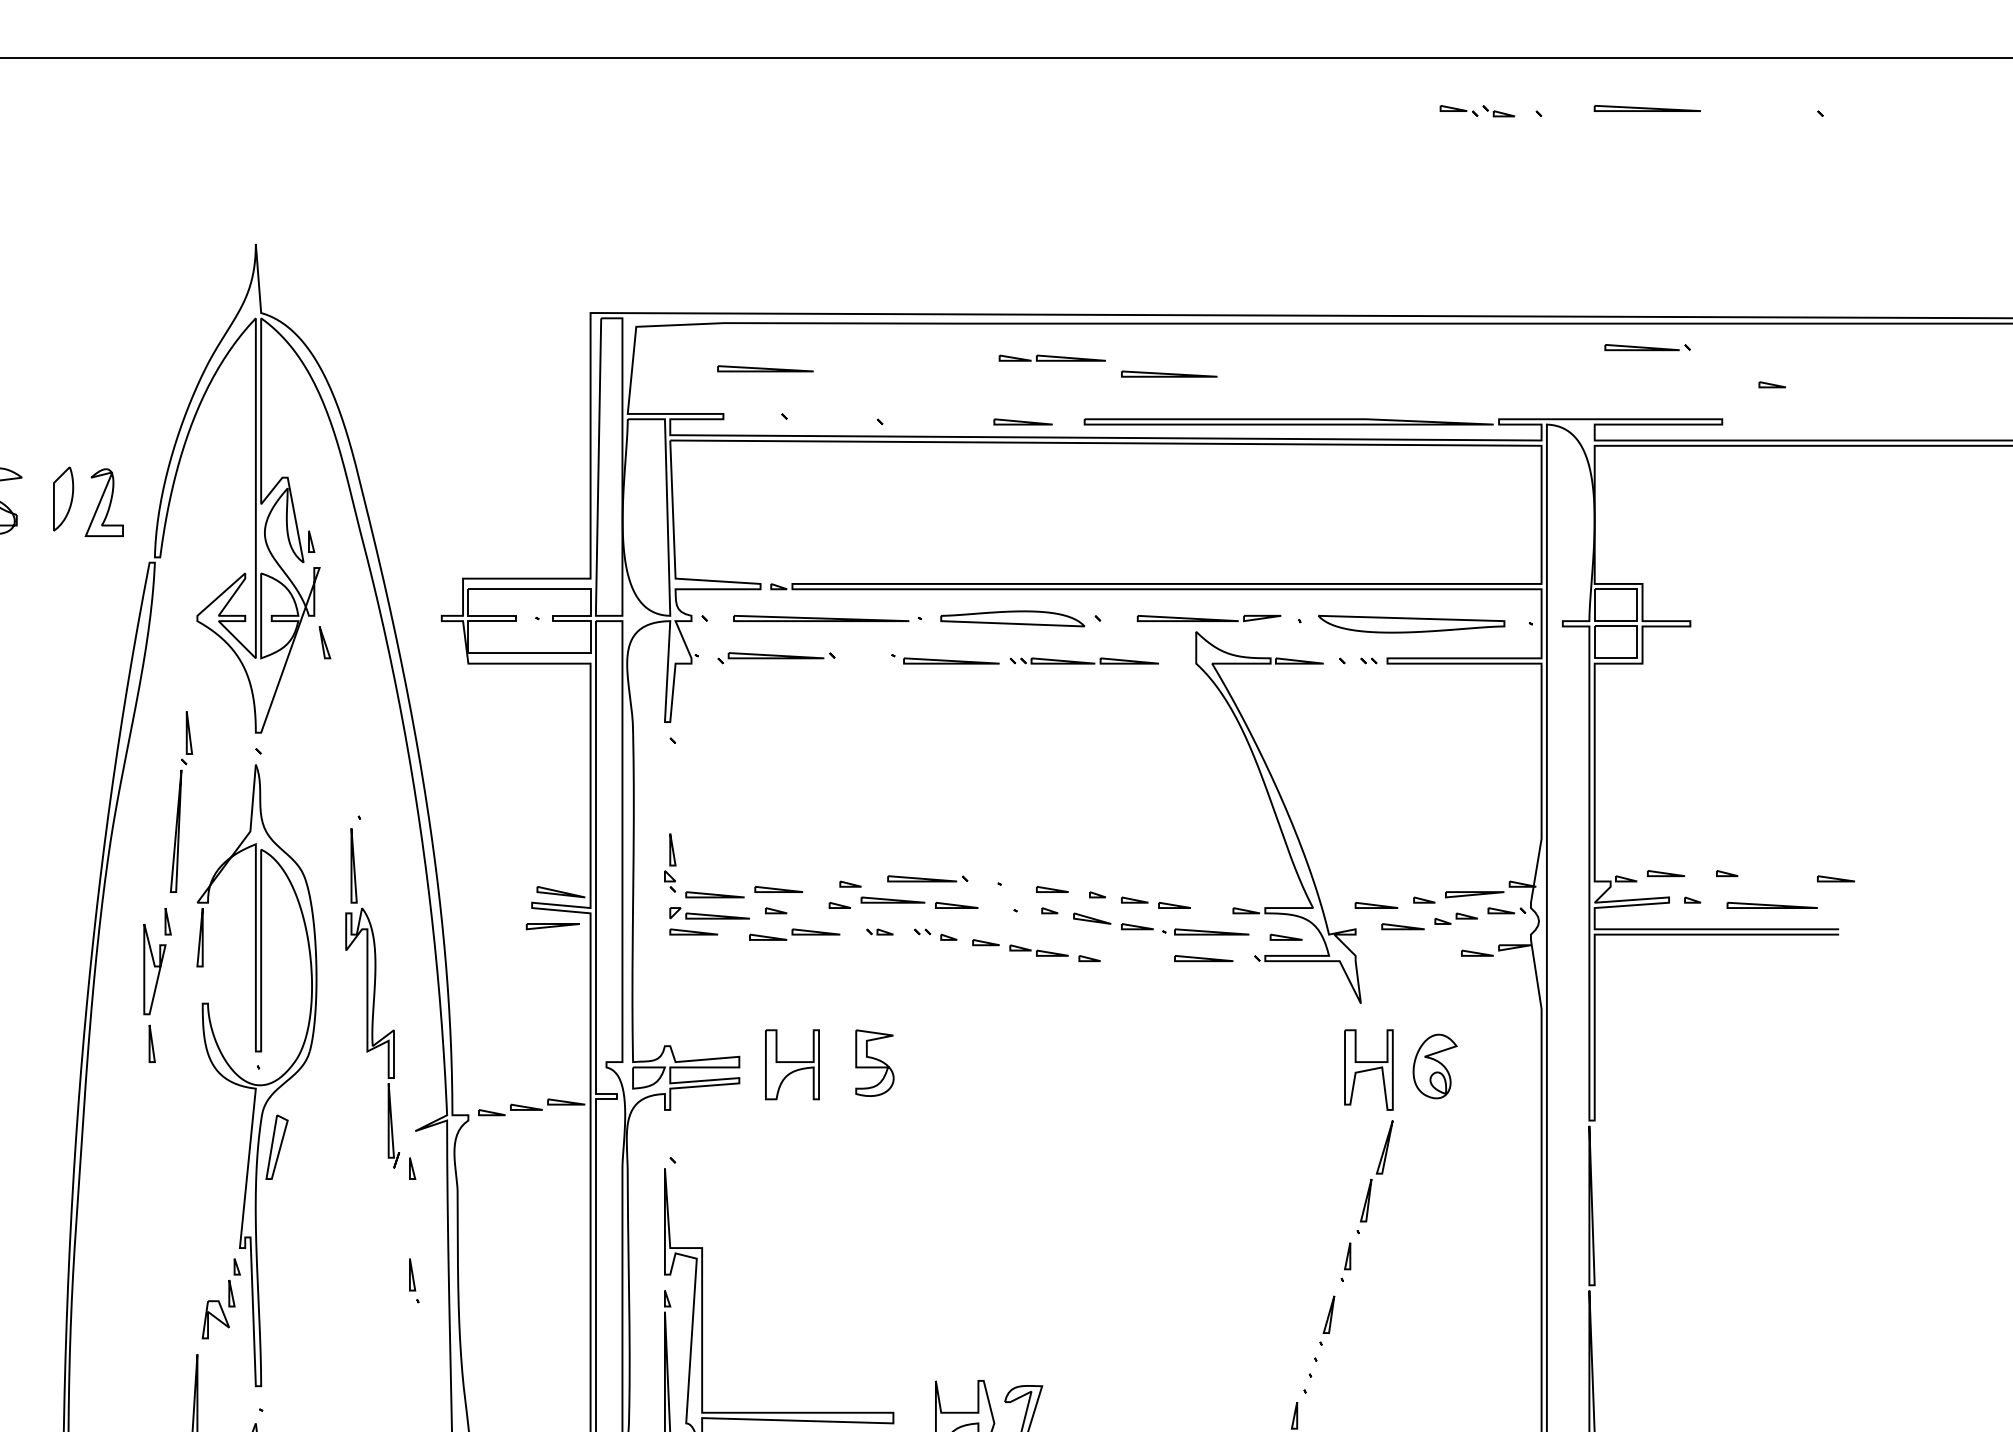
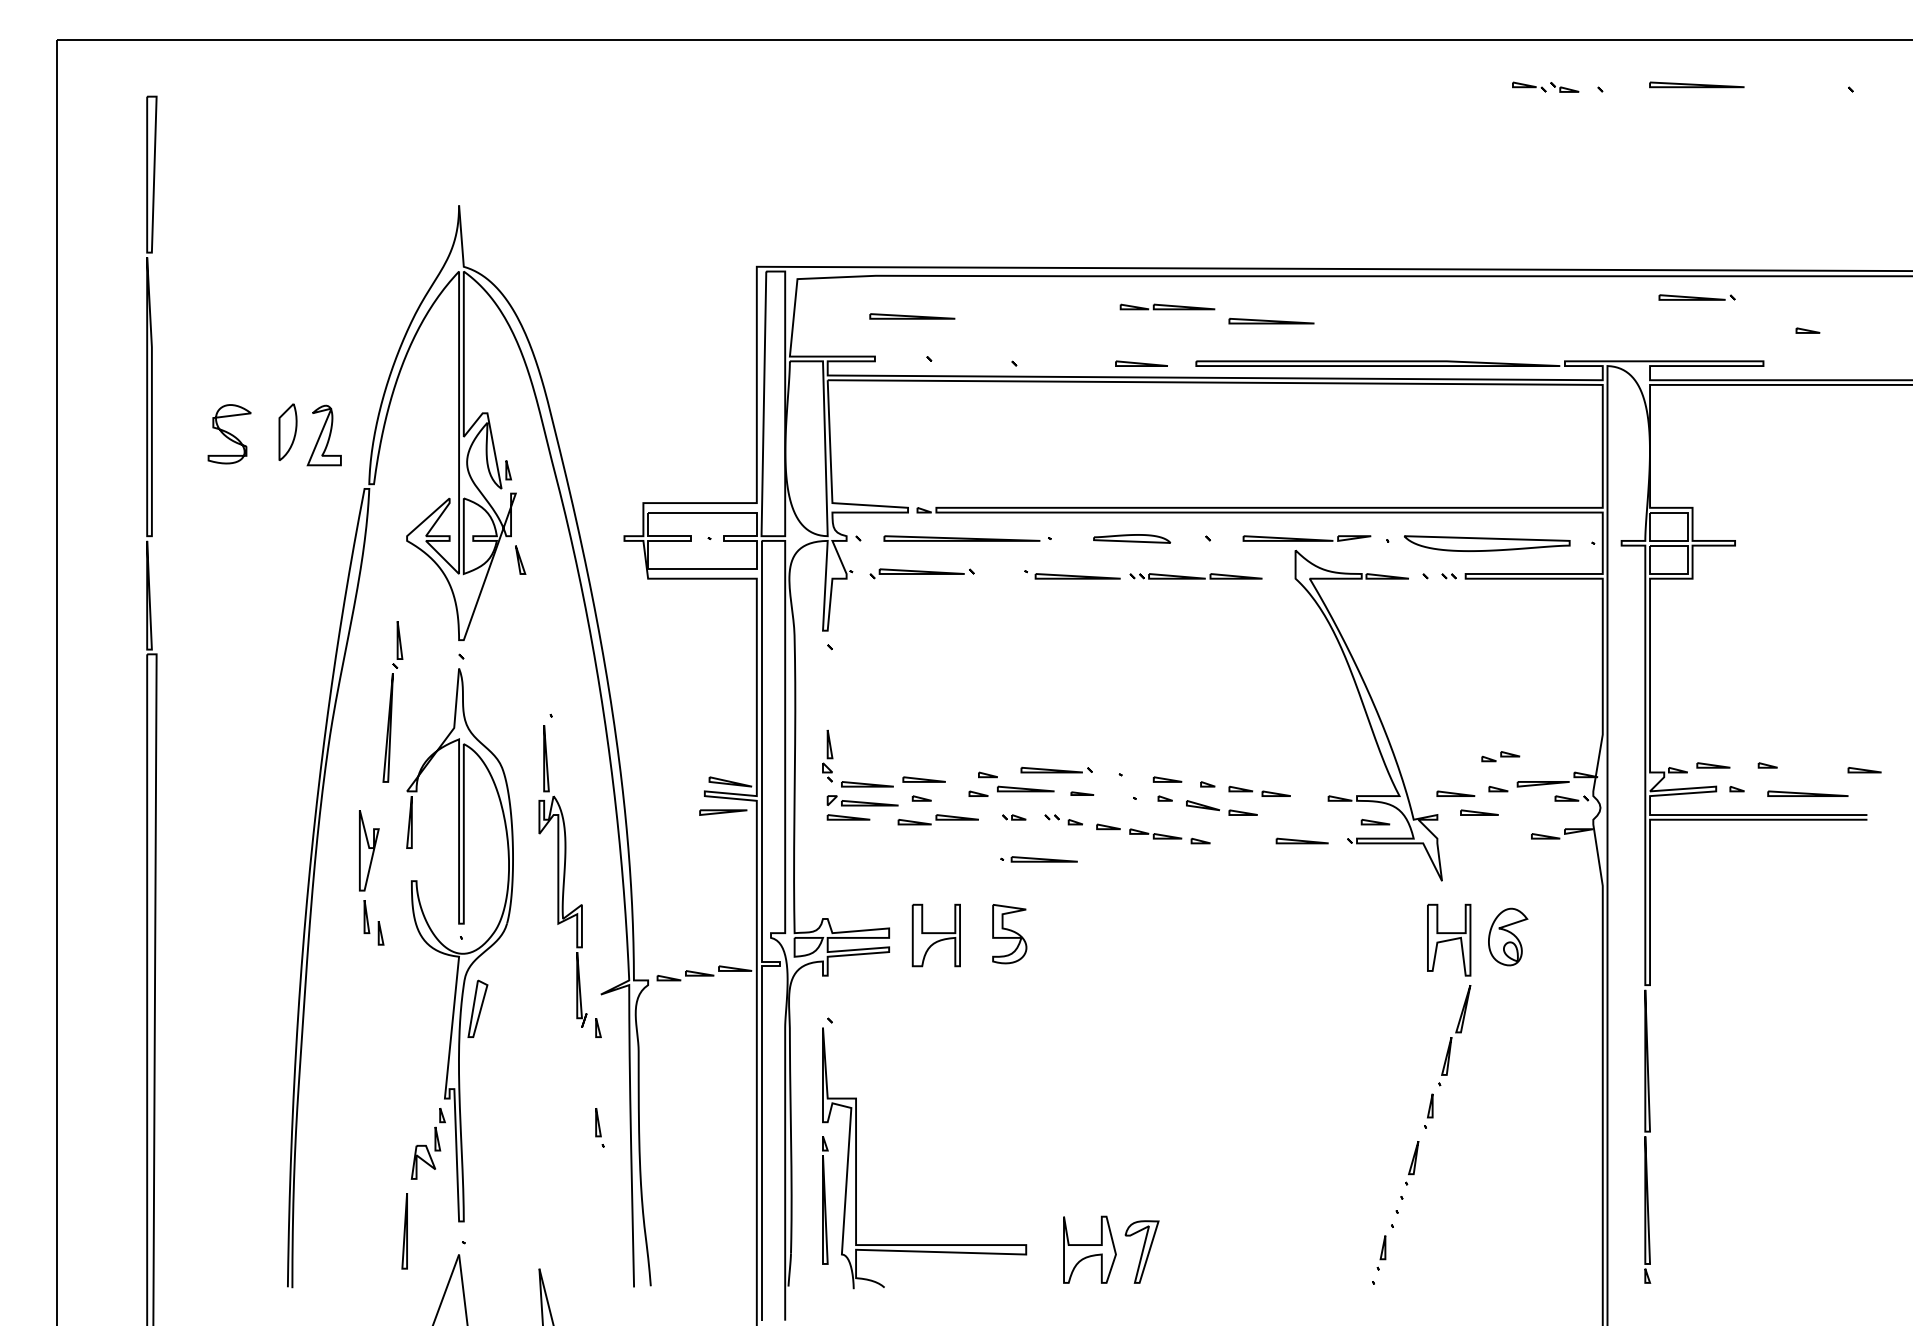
part: (1011, 618) -> (1131, 538), size x0.6
part: (956, 905) -> (1082, 793), size x0.6
part: (1455, 918) -> (1500, 756), moved
part: (167, 921) -> (380, 933), moved
part: (1205, 932) -> (1038, 859), moved

